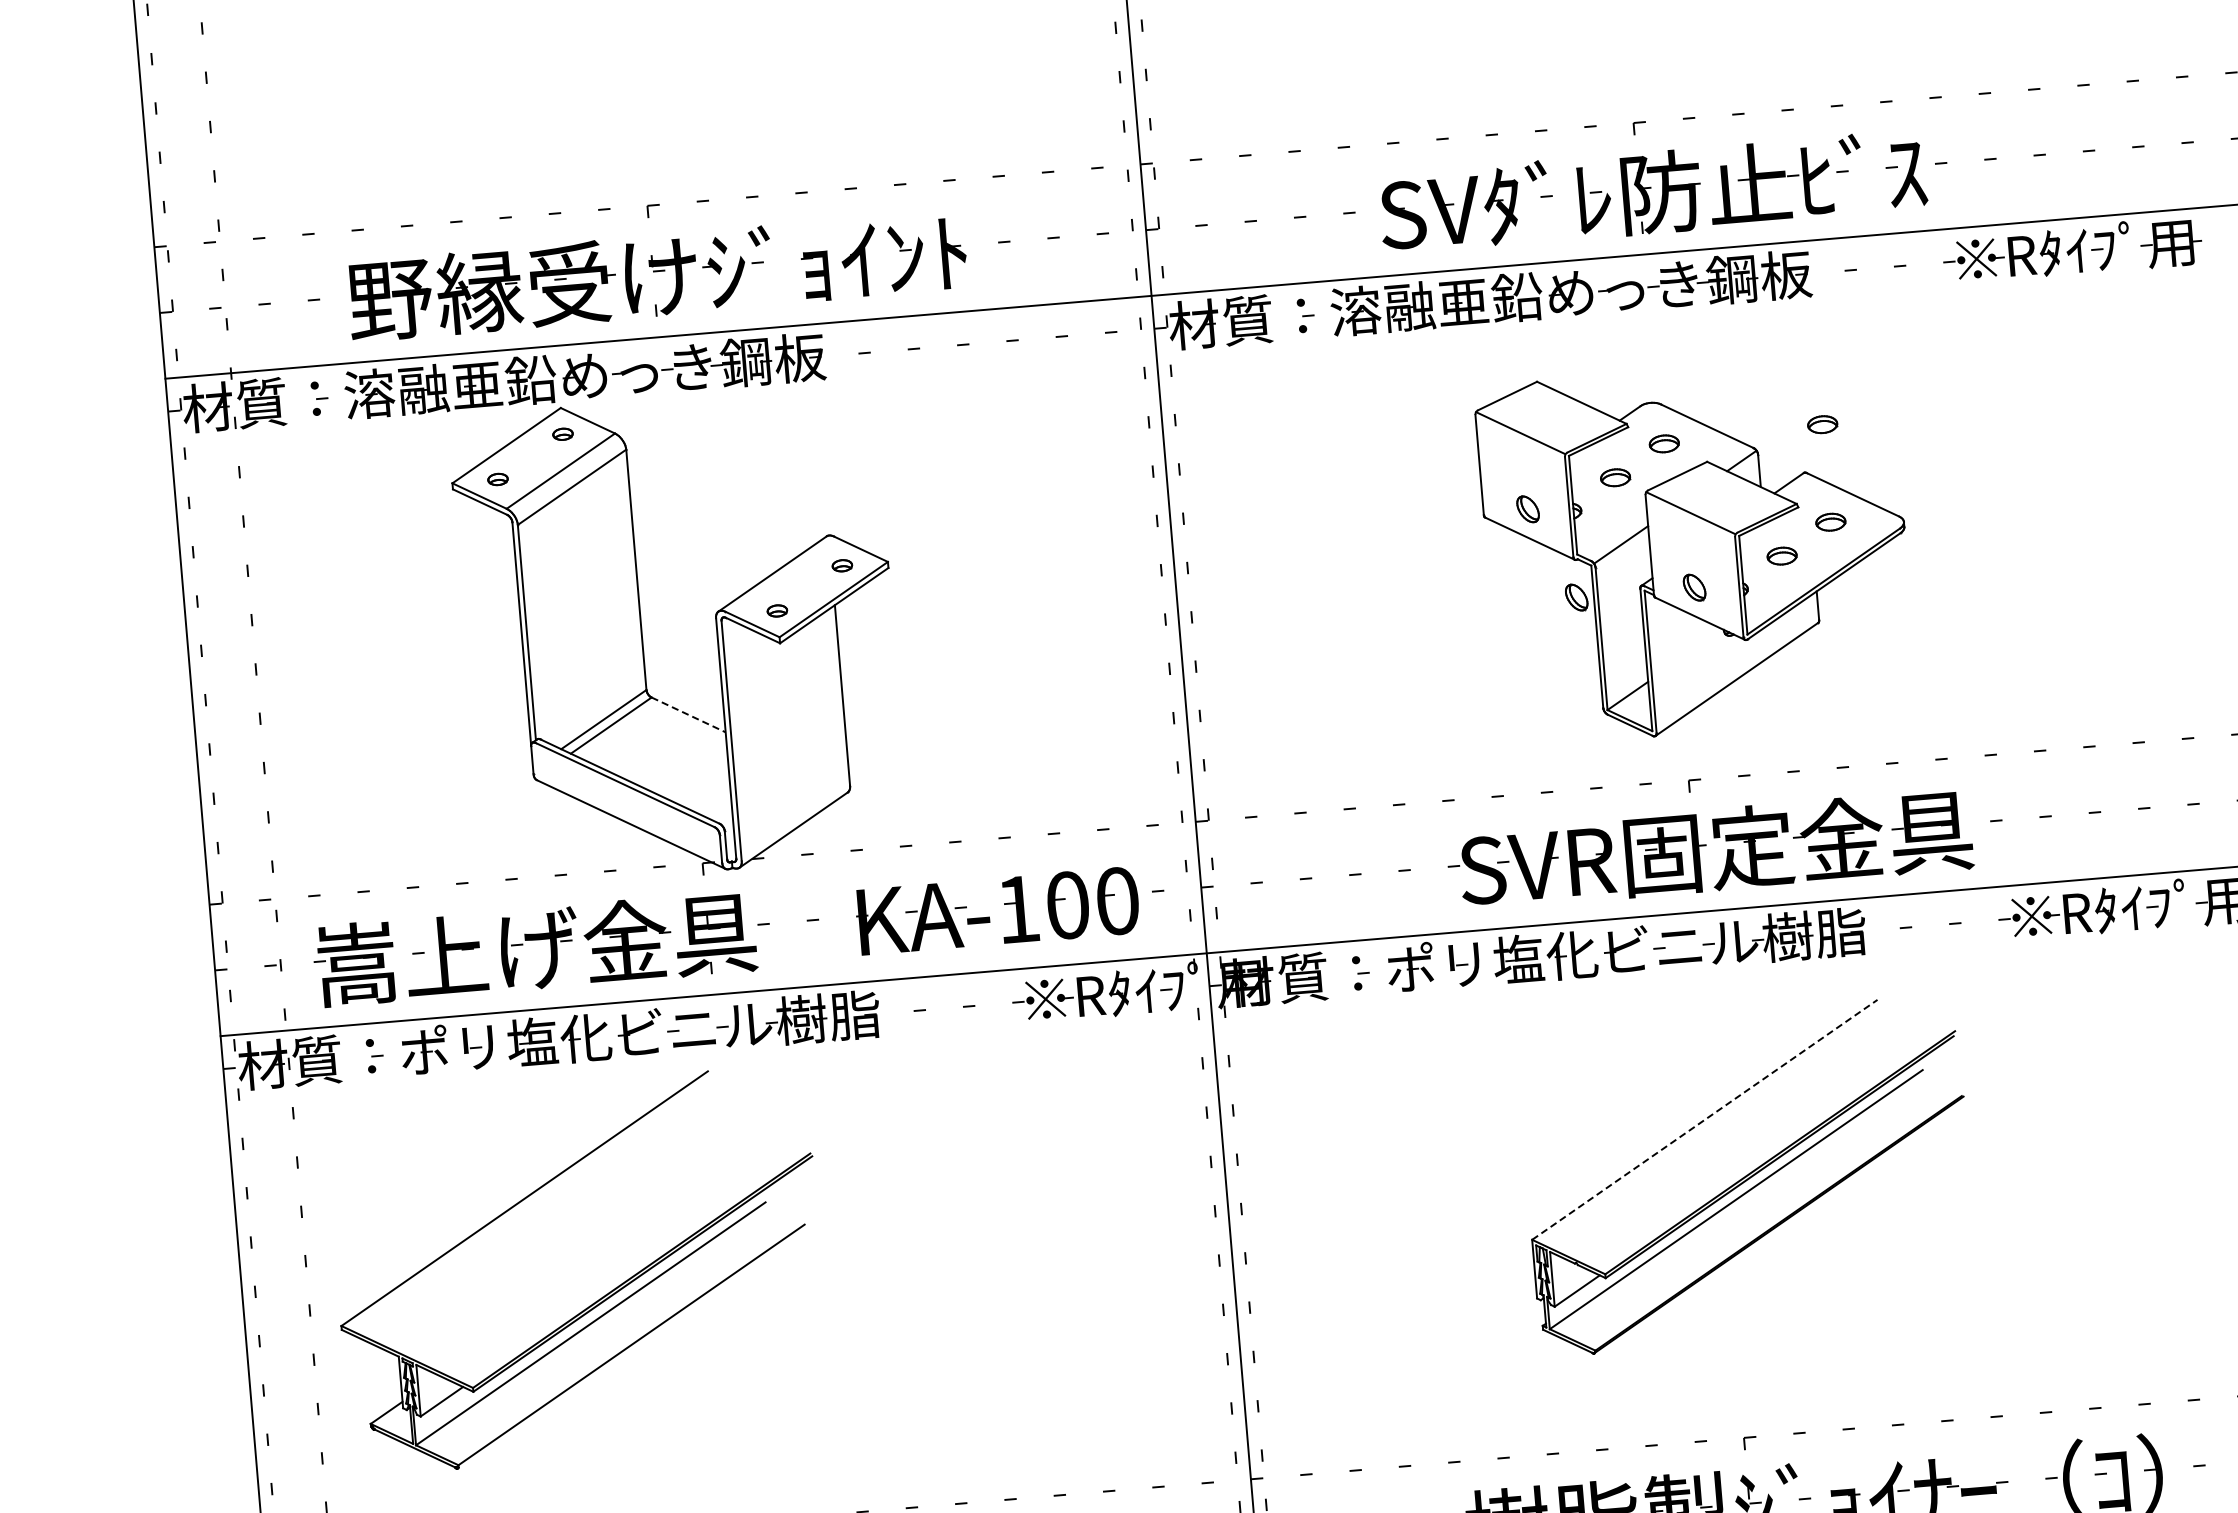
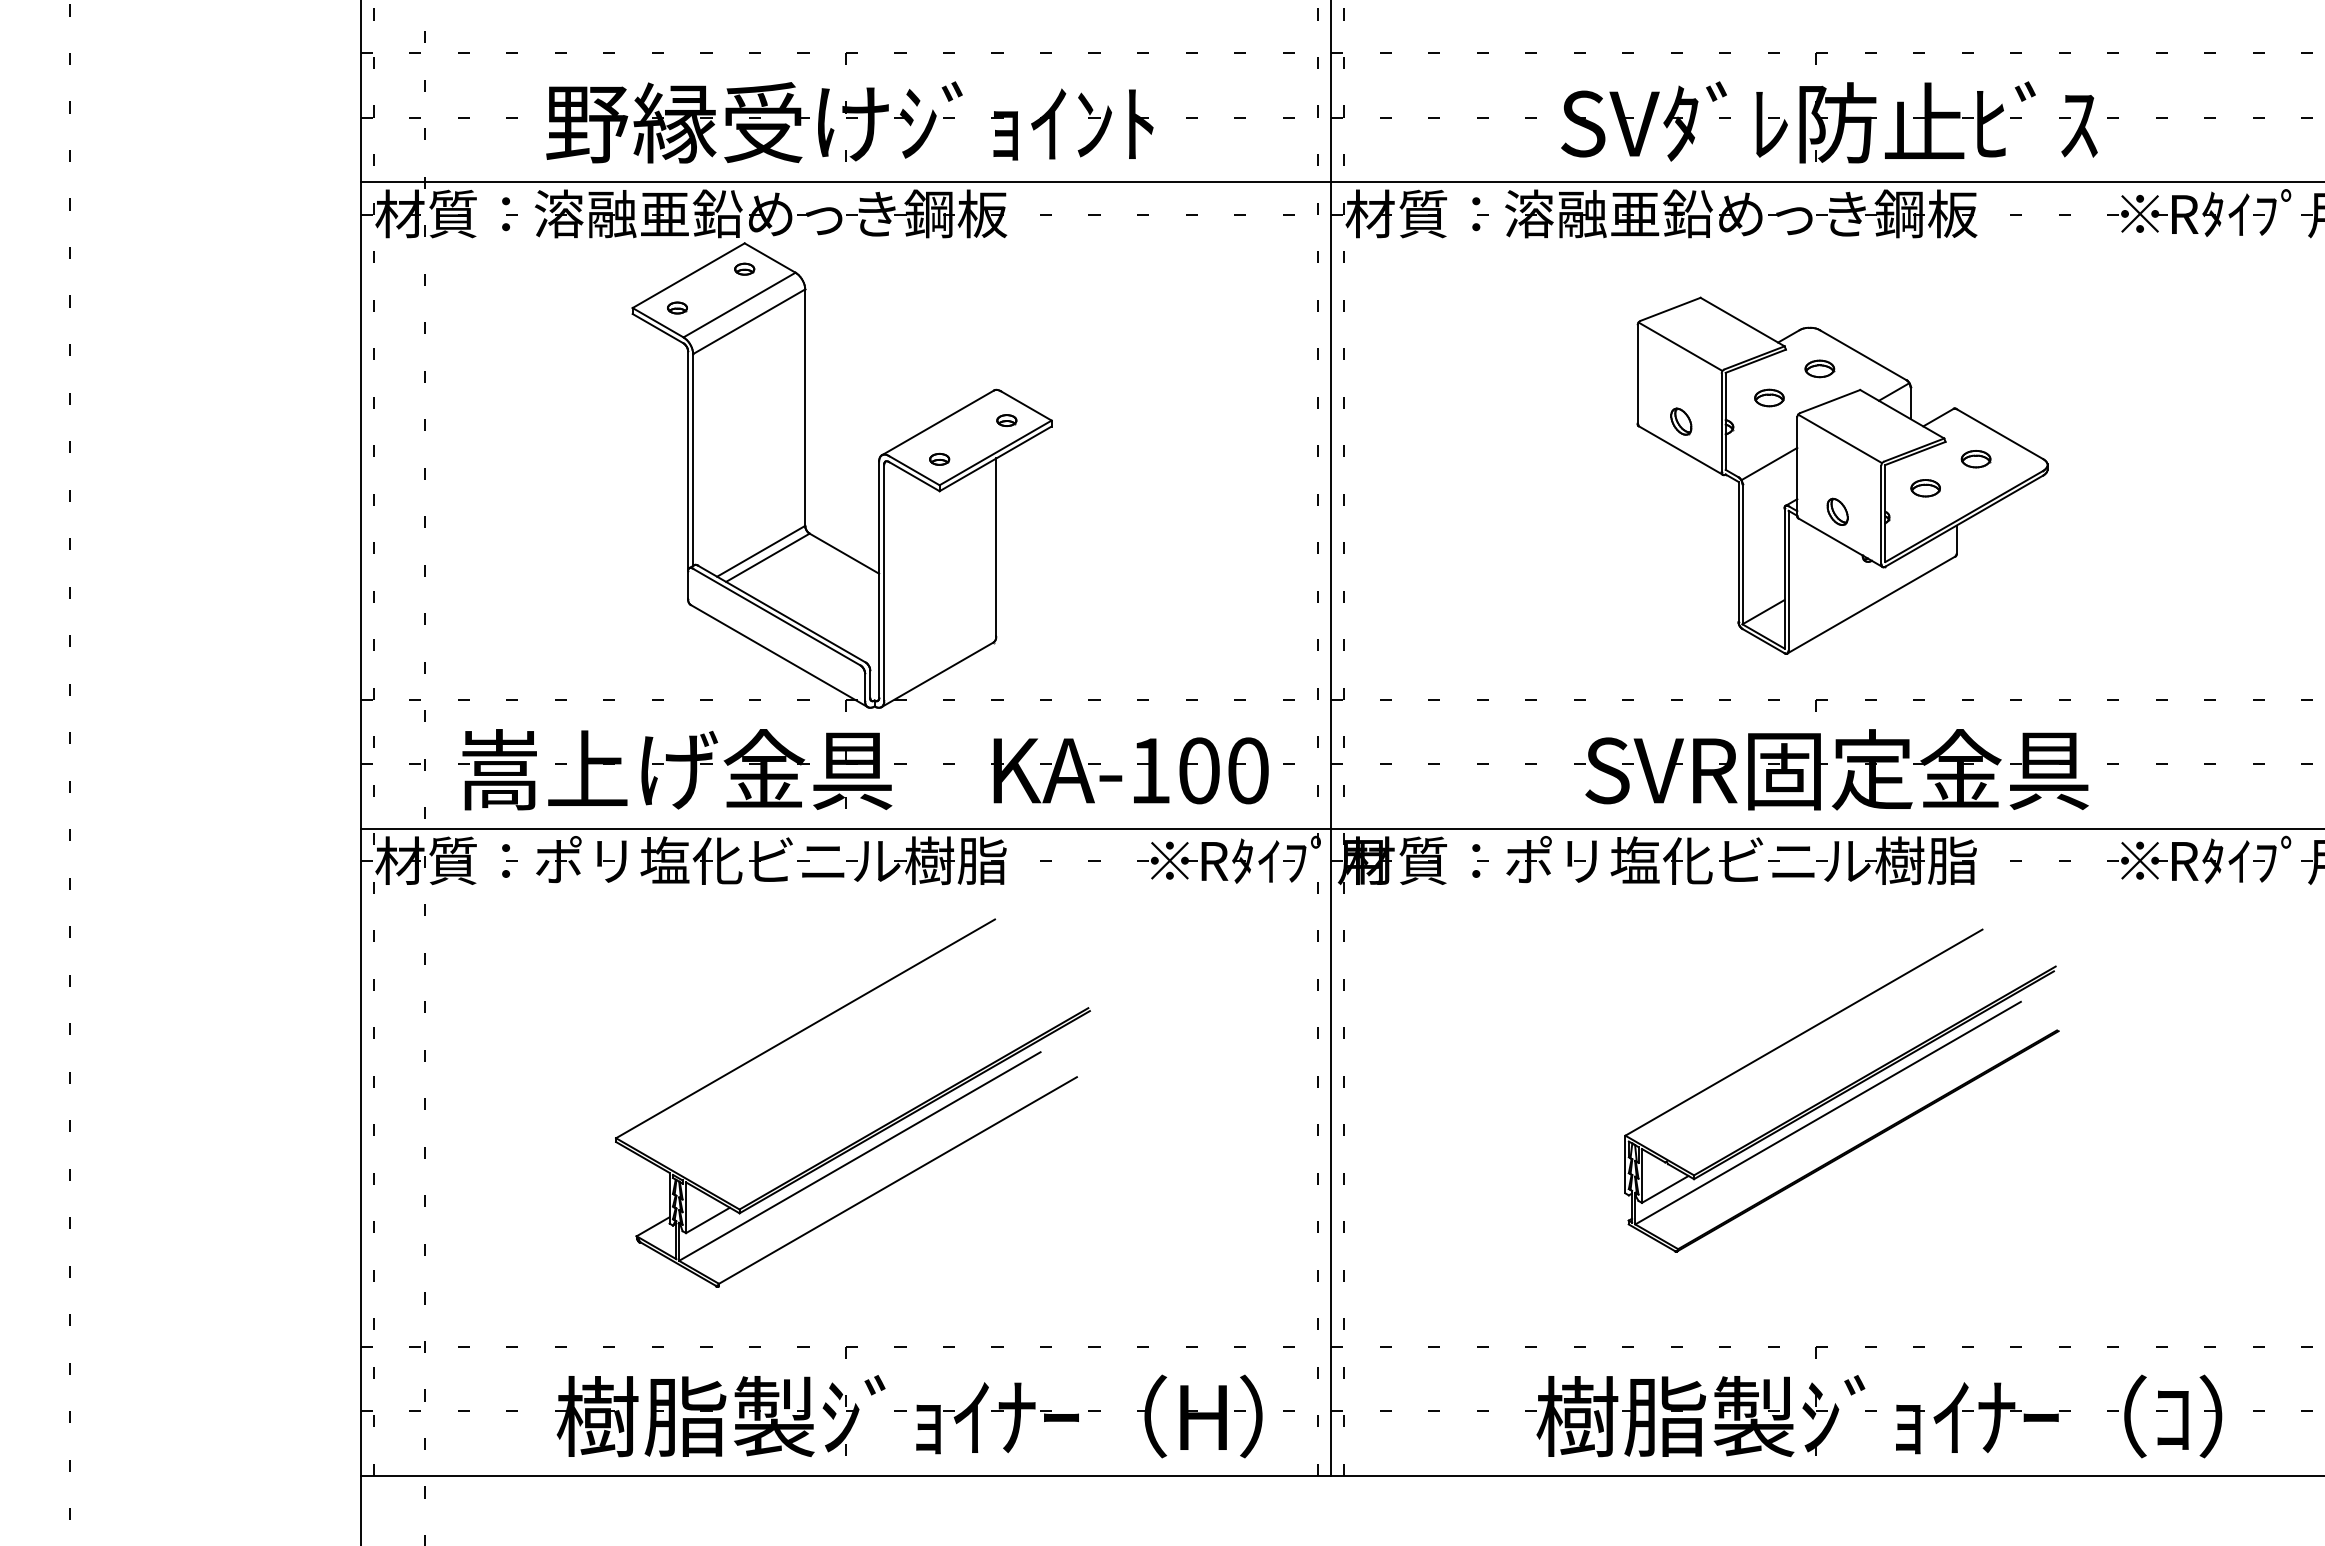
part: (1822, 425) -> (1975, 363), removed
part: (1576, 597) -> (1721, 511), removed
line: (688, 714) -> (844, 553), dashed -> solid
line: (1705, 1119) -> (1804, 1032), dashed -> solid
part: (599, 1298) -> (870, 1132), moved

